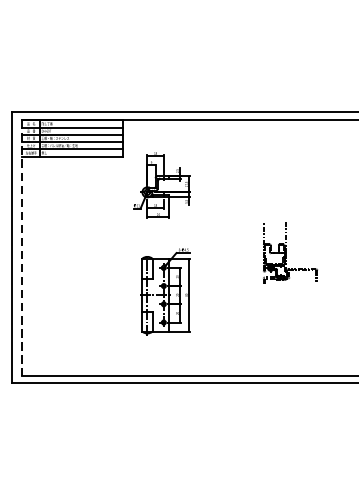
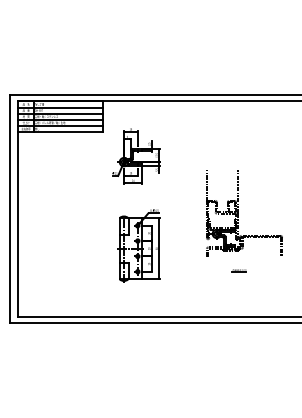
line: (22, 247) -> (18, 208), dashed -> solid
part: (290, 253) -> (244, 213), size x1.67
part: (283, 321) -> (238, 270), added

